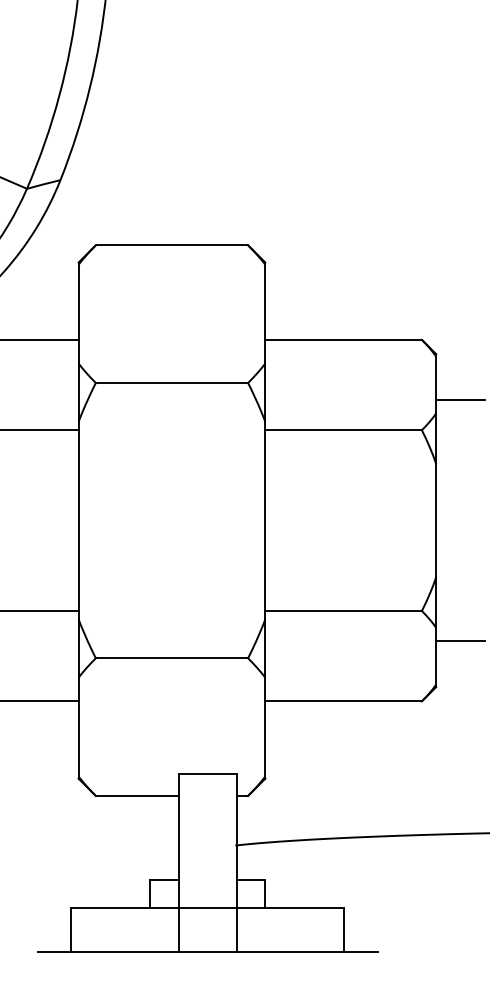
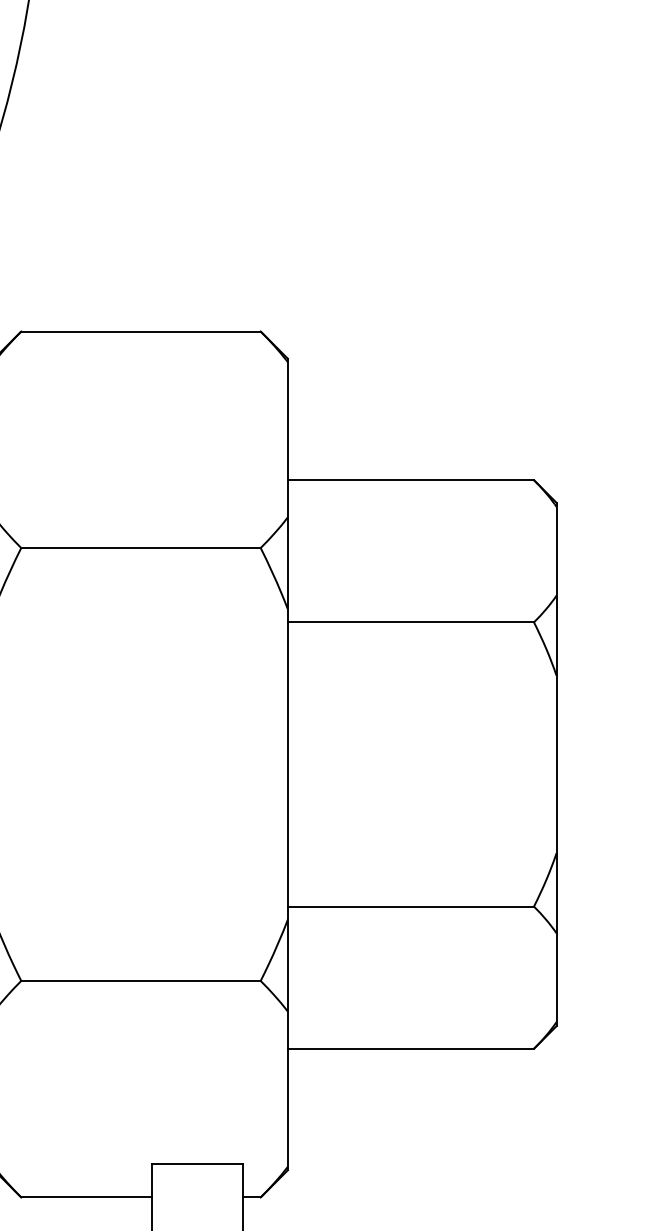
line: (460, 399) -> (594, 574), removed
line: (460, 641) -> (594, 954), removed

